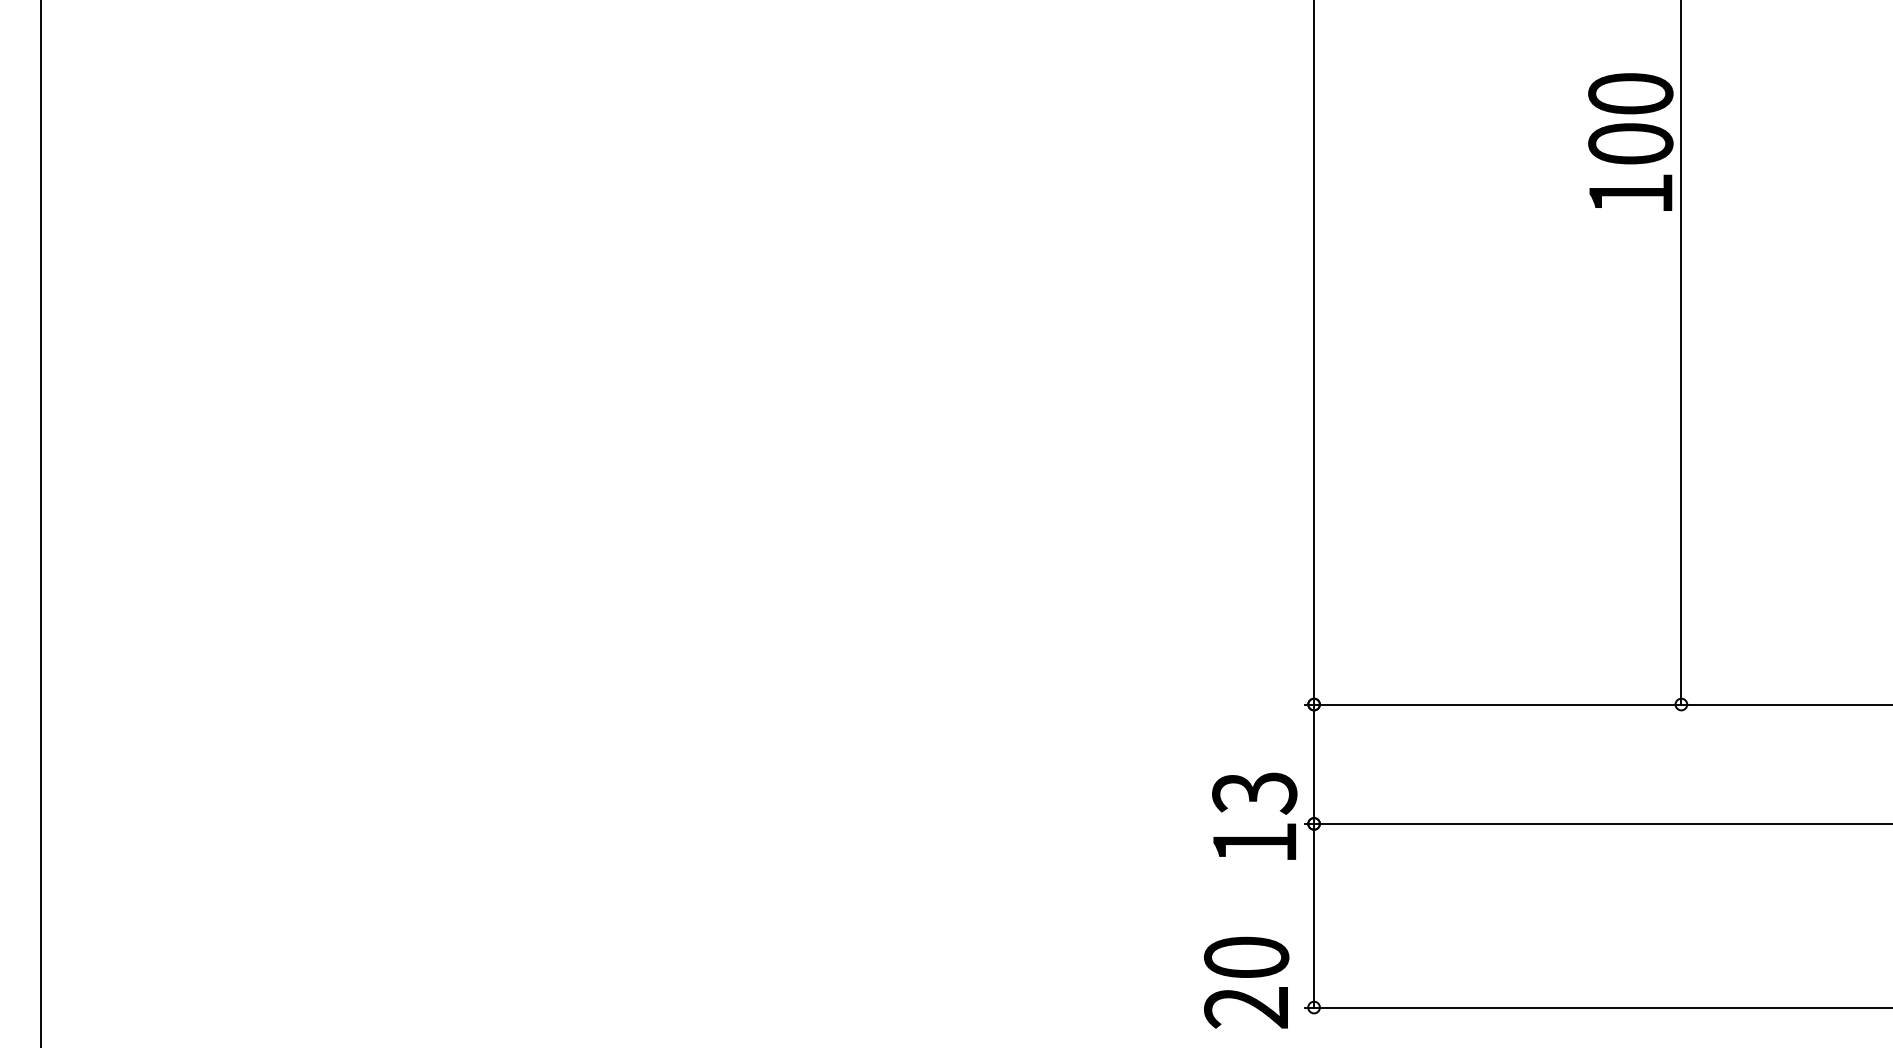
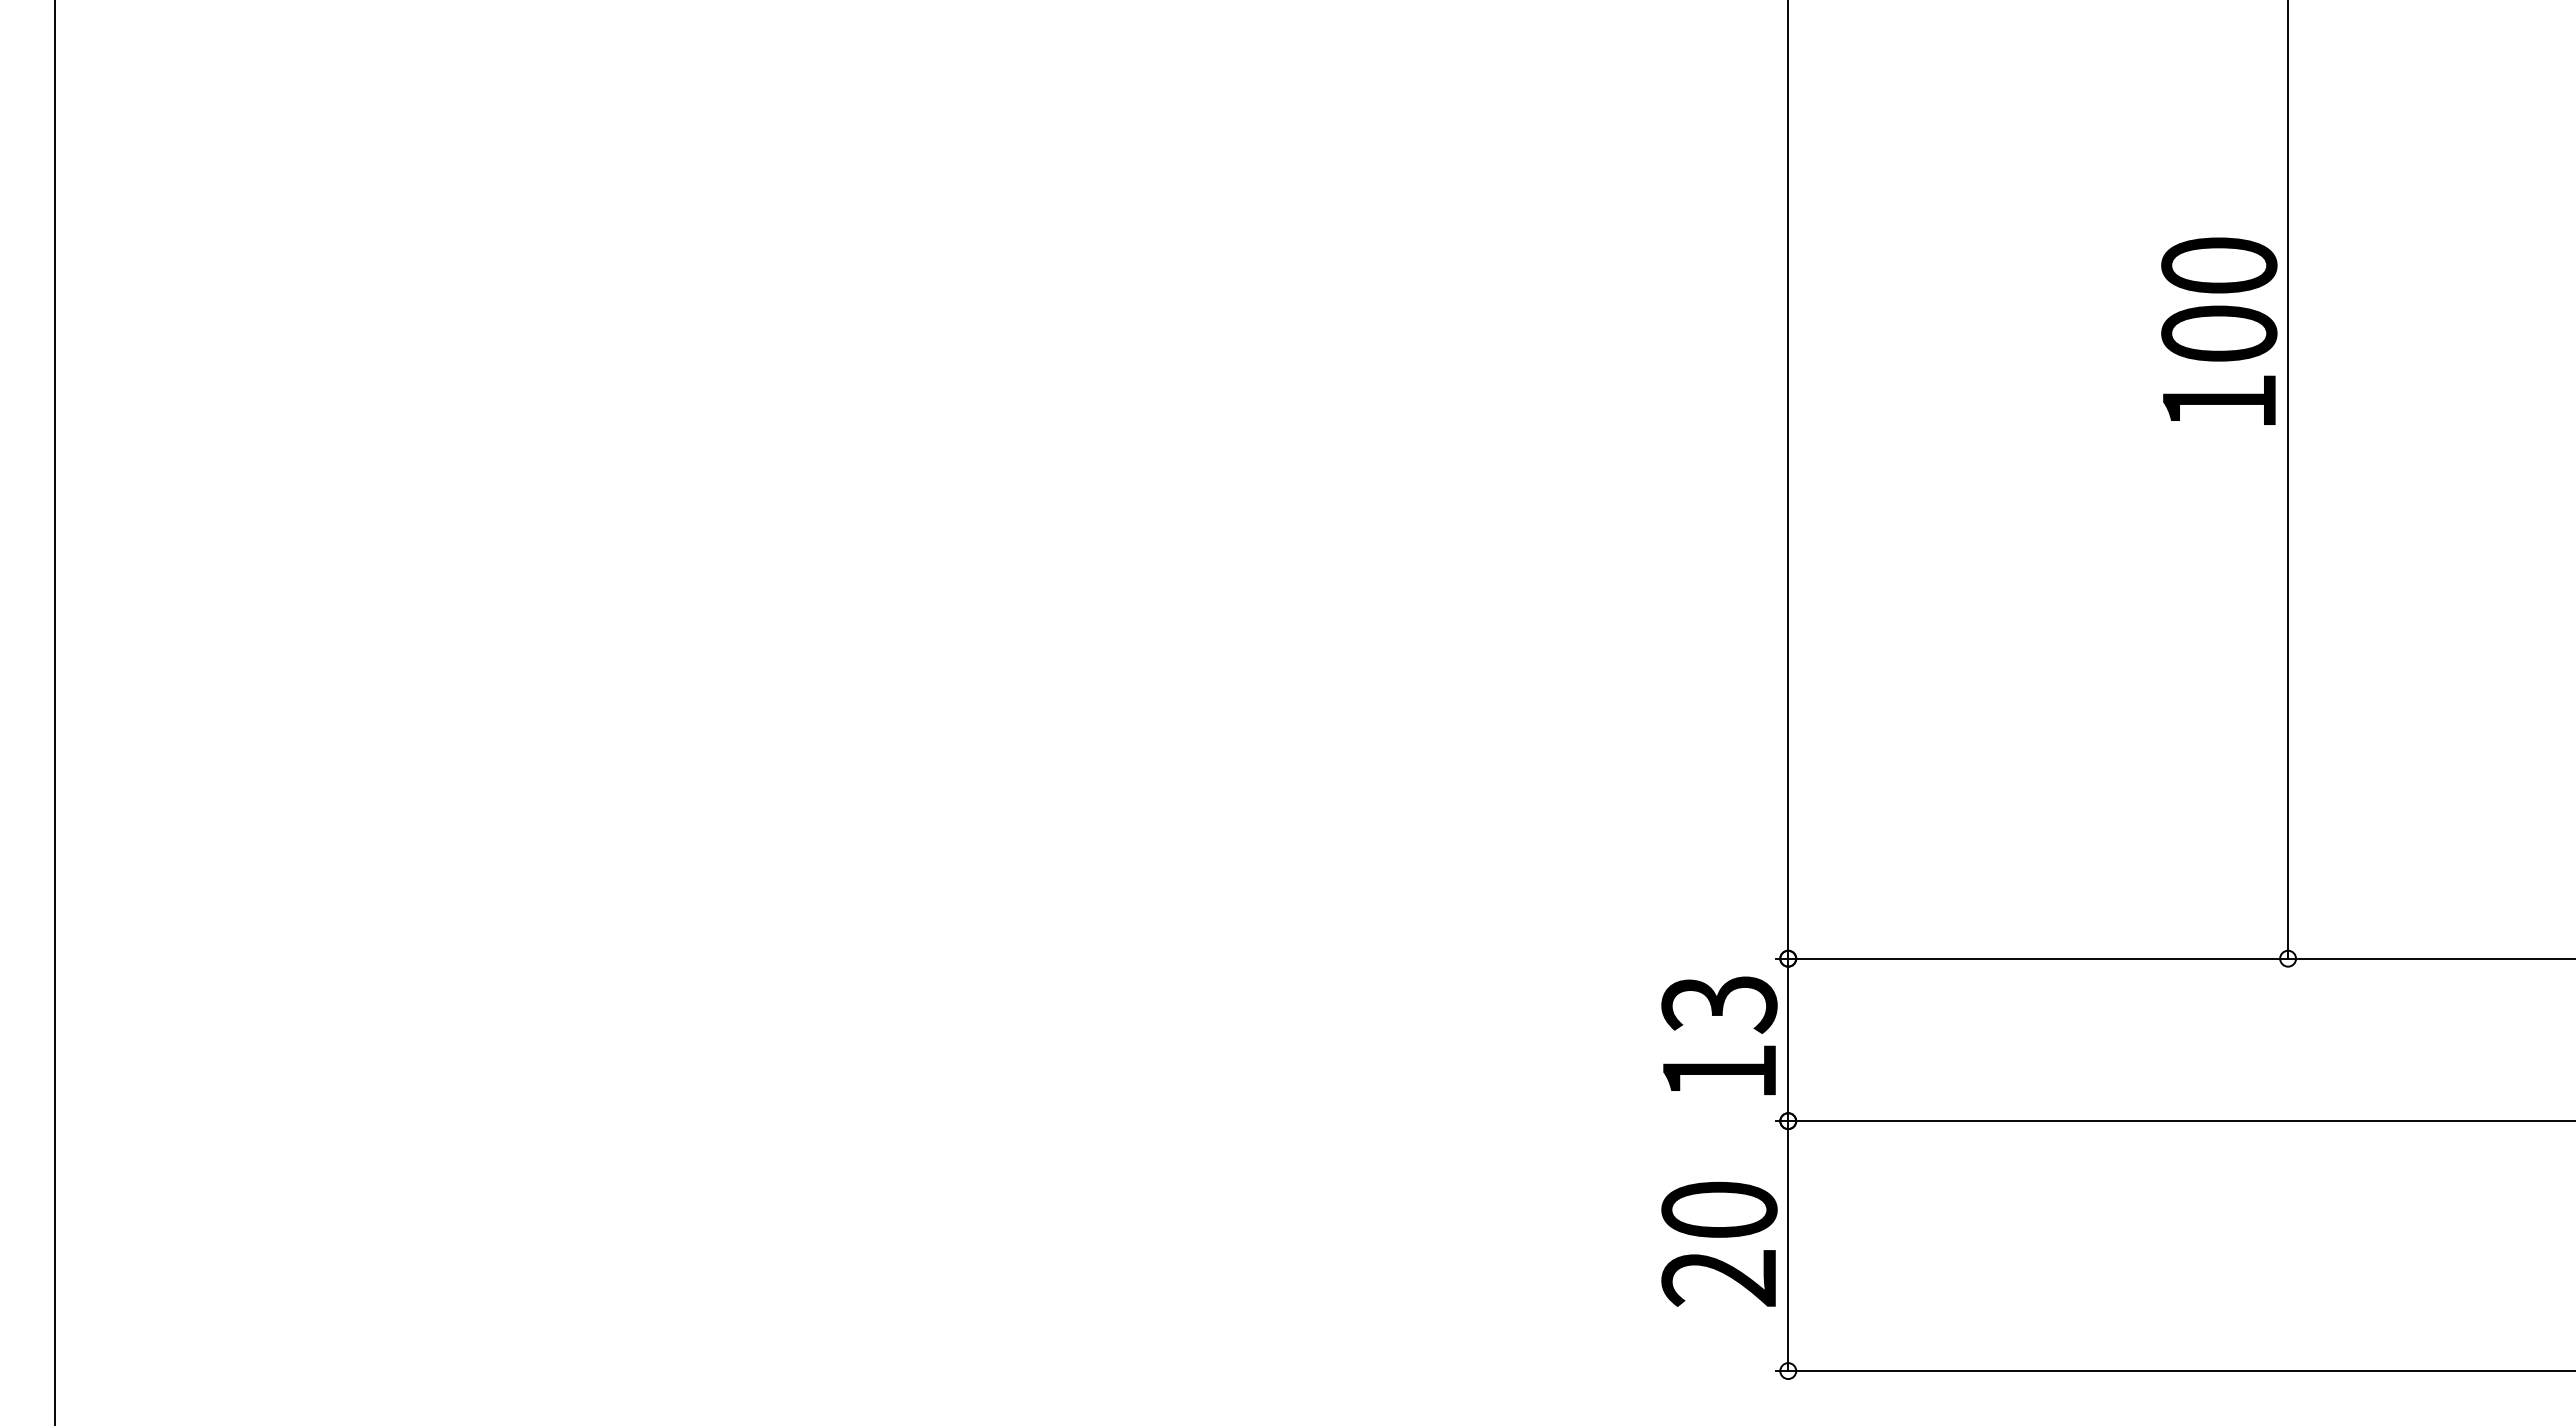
text: (1630, 141) -> (2219, 330), moved
text: (1254, 816) -> (1719, 1035), moved
text: (1246, 982) -> (1719, 1243), moved

